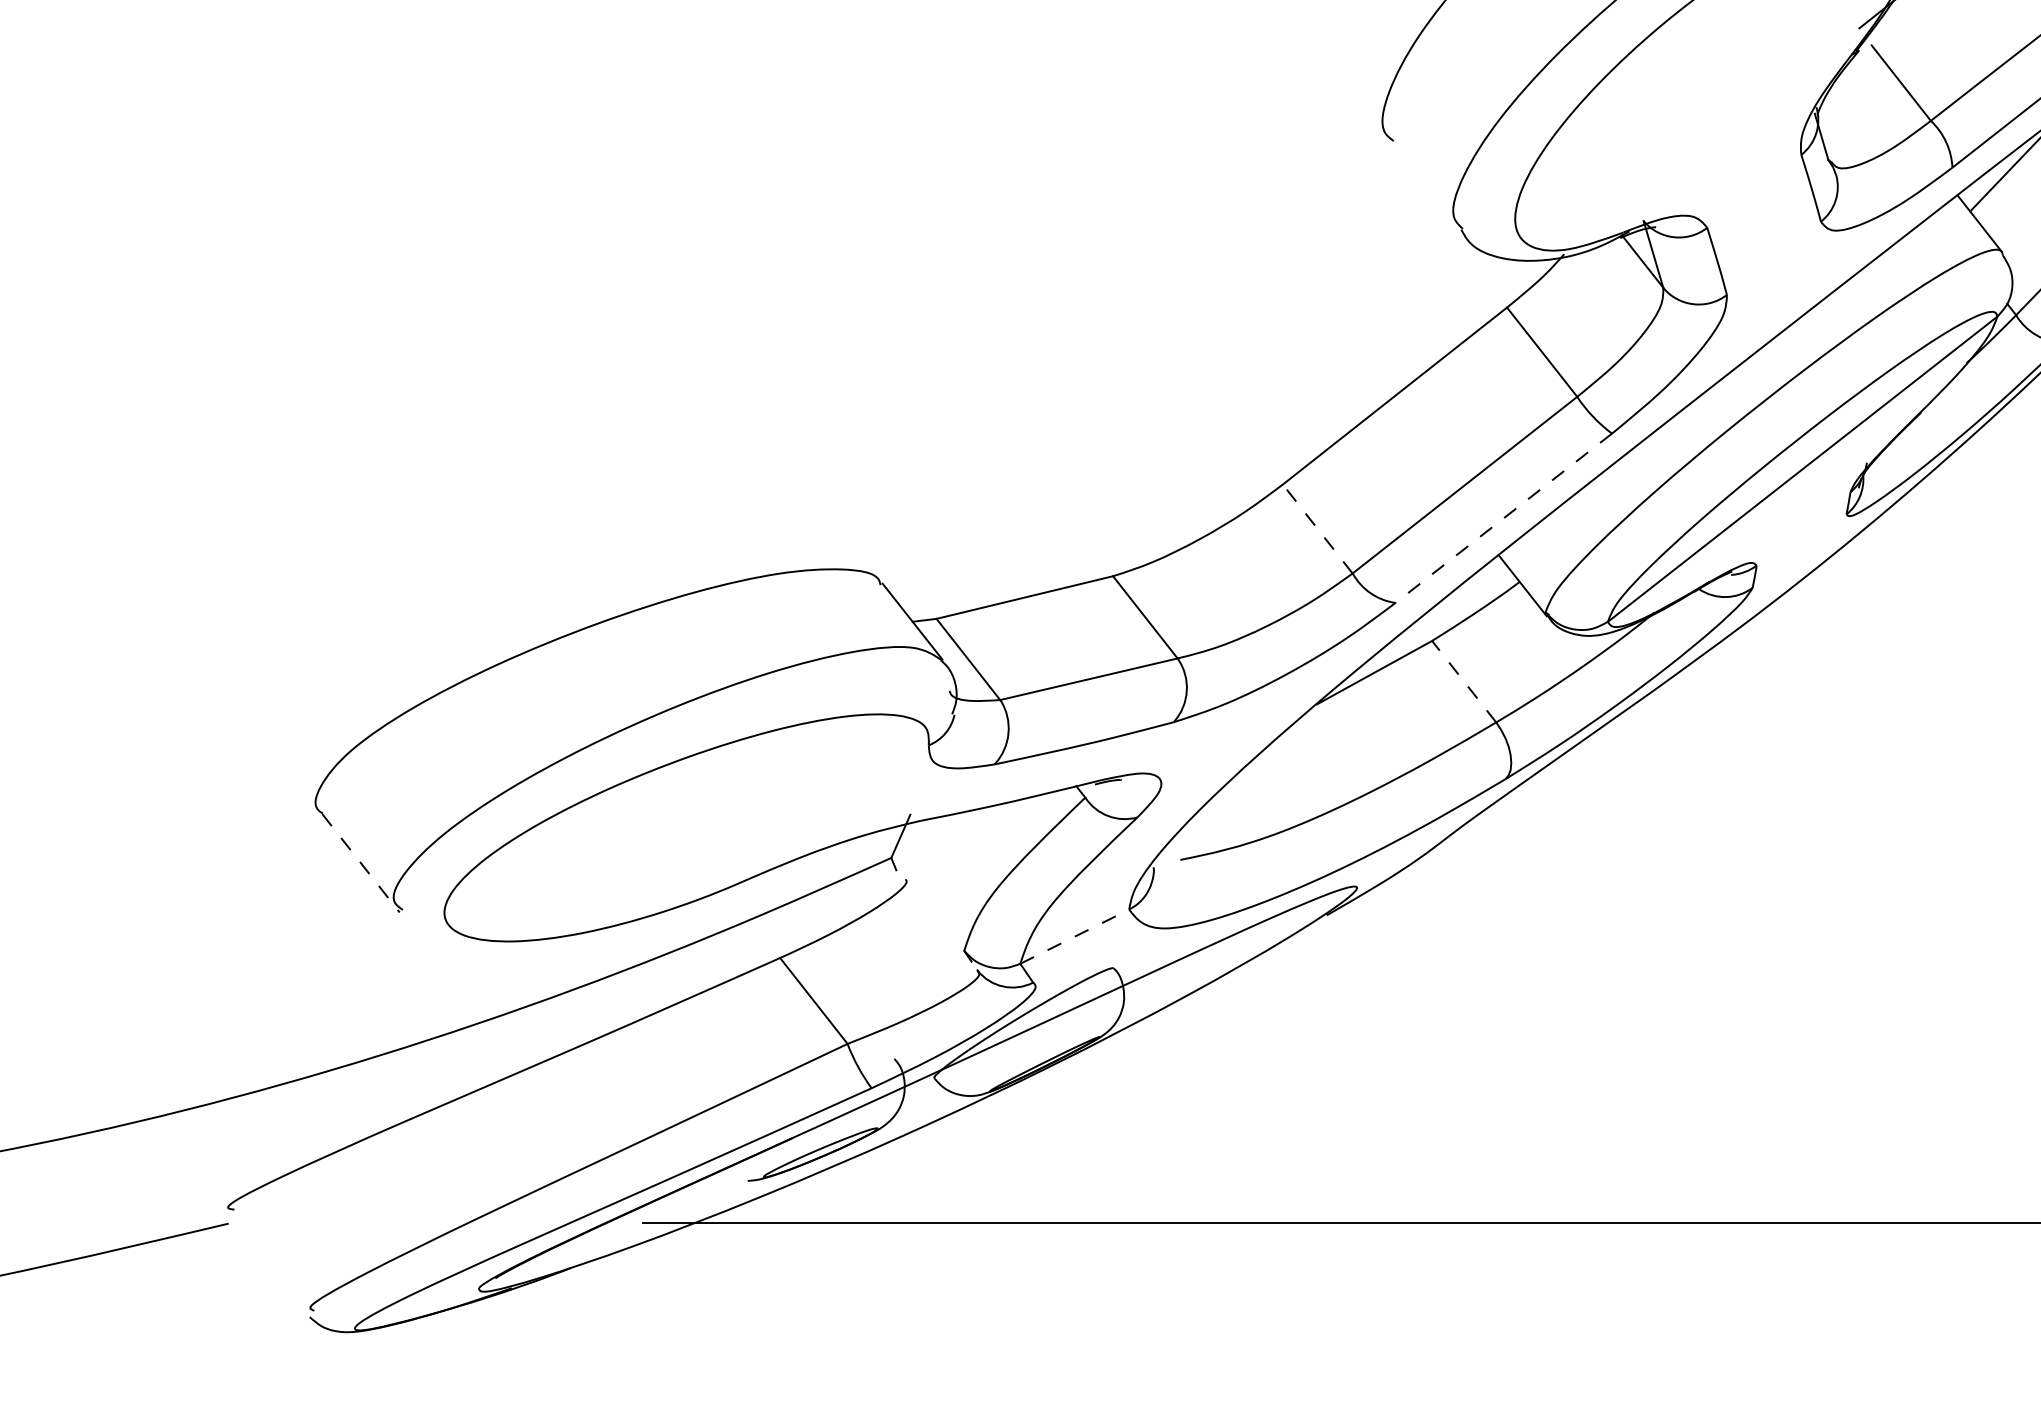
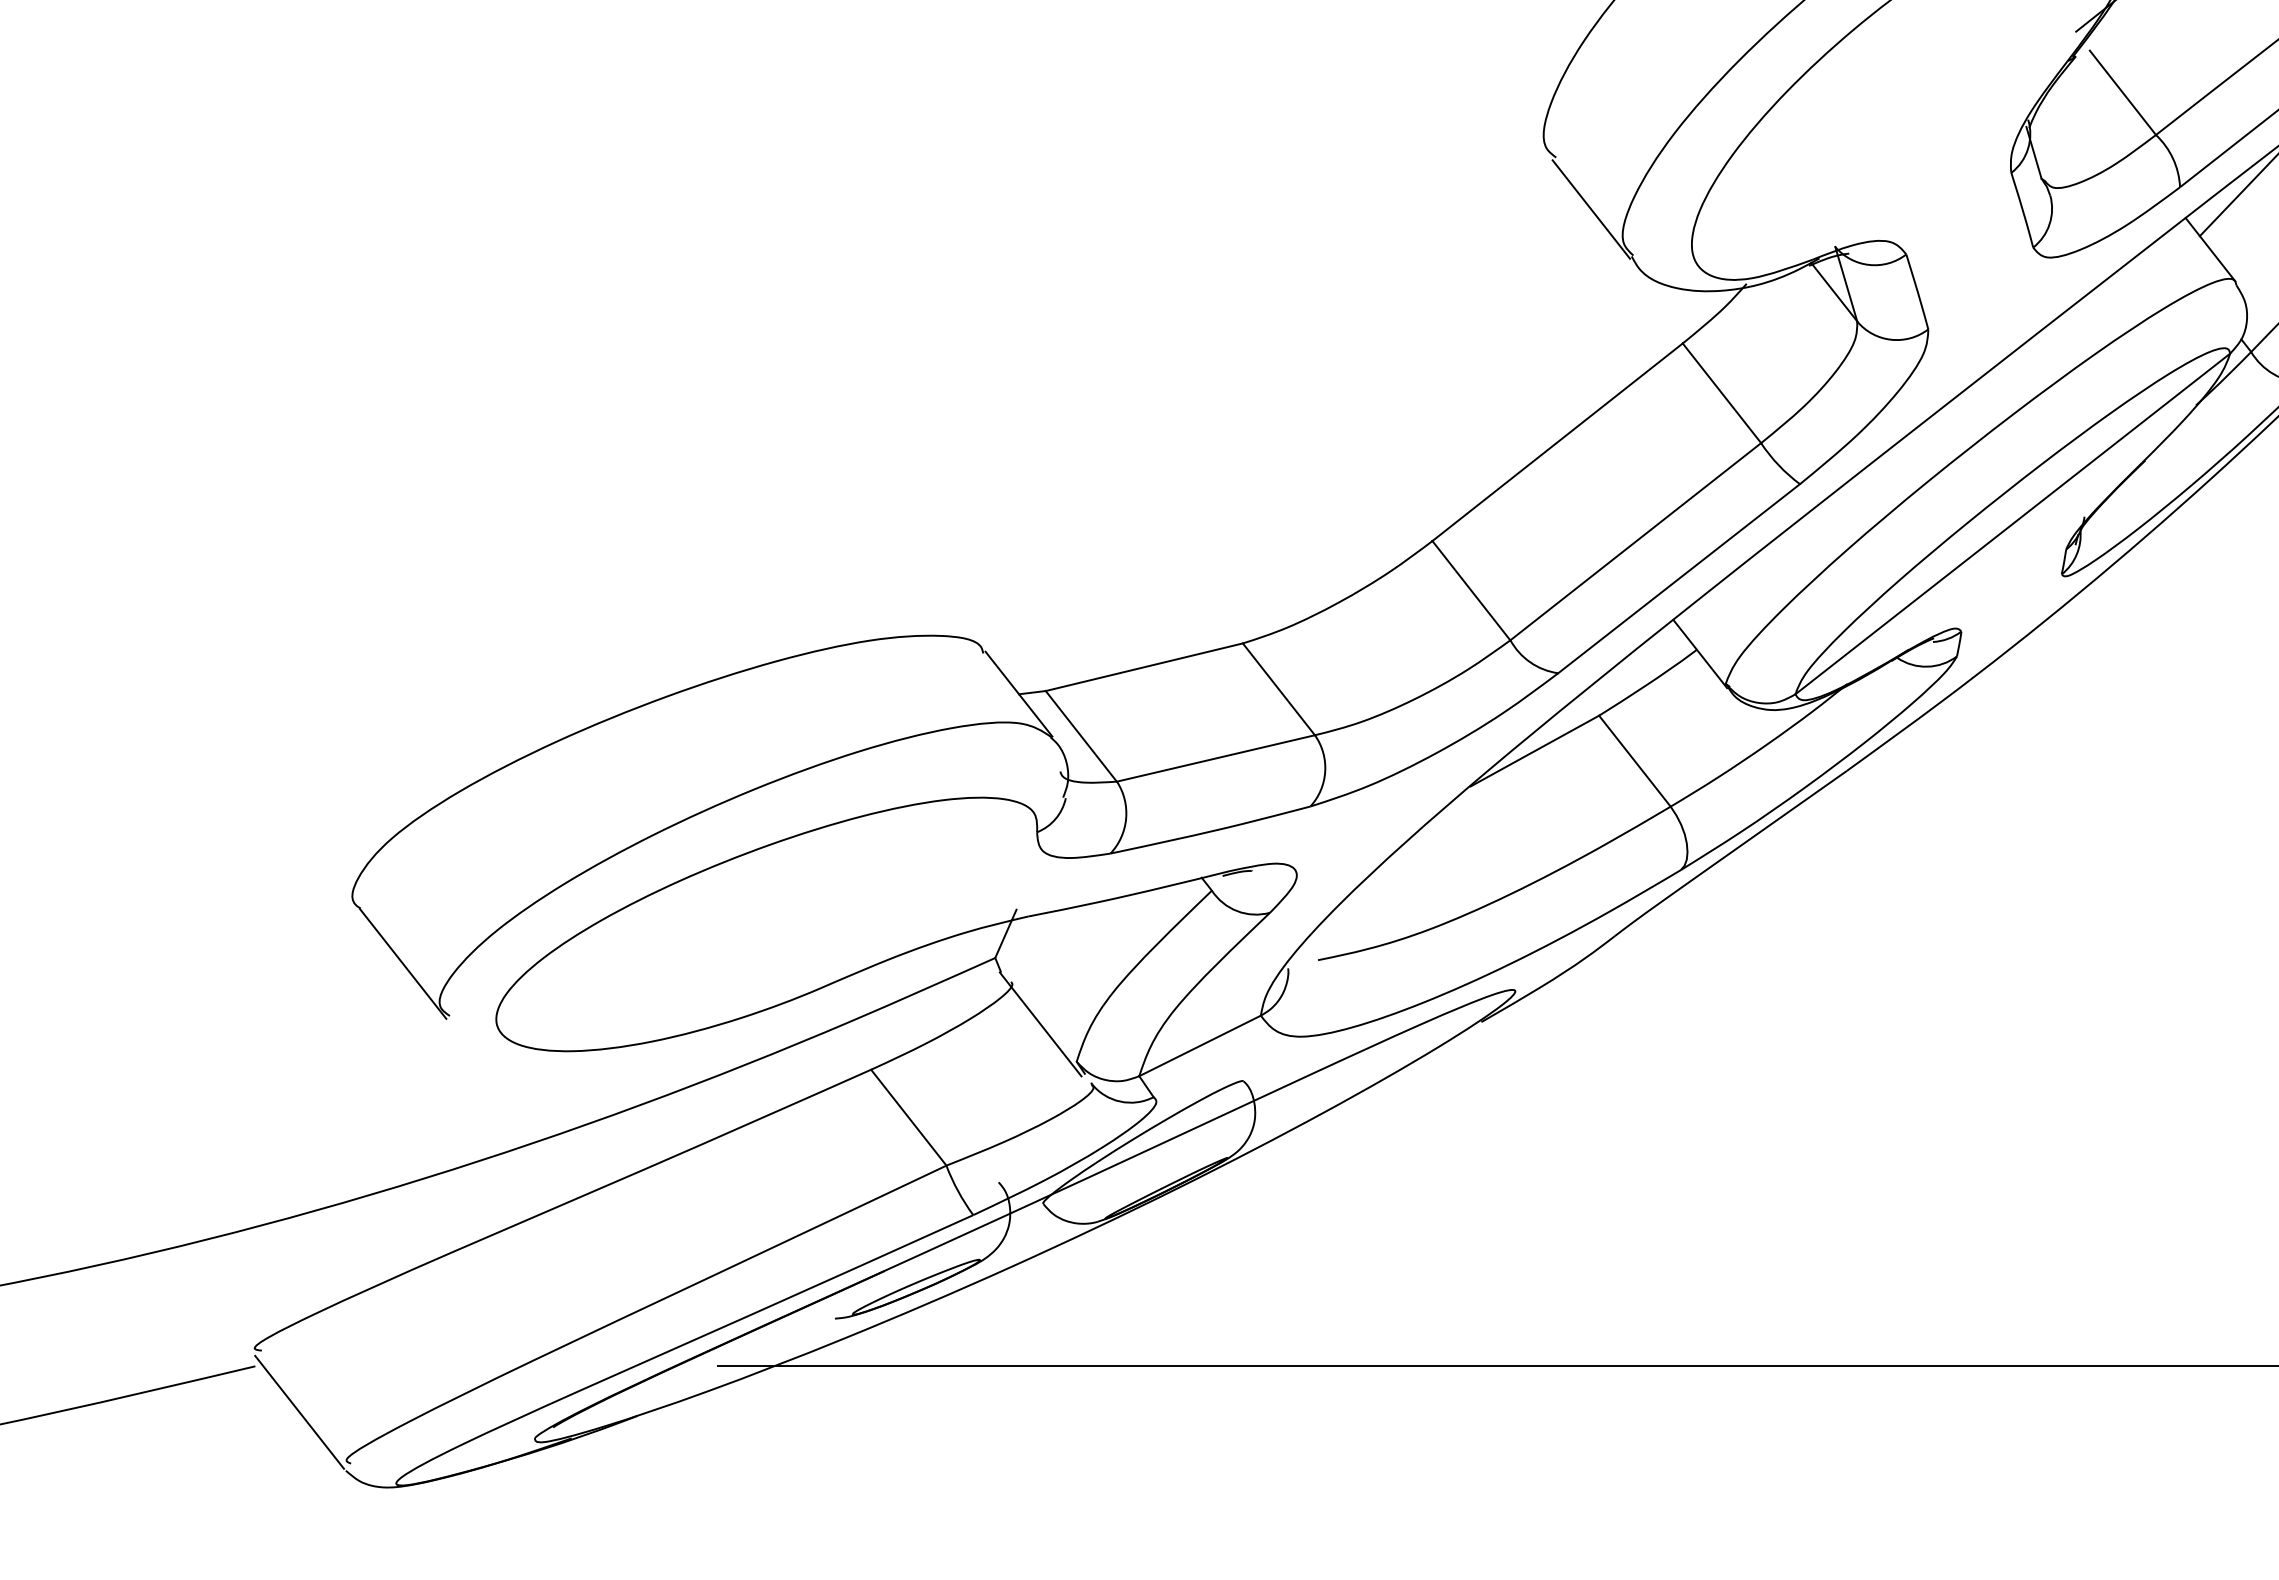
line: (1425, 187) -> (1591, 209), added
line: (1504, 518) -> (1679, 578), dashed -> solid
line: (1317, 528) -> (1471, 590), dashed -> solid
line: (1463, 681) -> (1634, 761), dashed -> solid
line: (361, 862) -> (403, 963), dashed -> solid
line: (931, 917) -> (1040, 1024), added
line: (1075, 936) -> (1200, 1045), dashed -> solid
line: (268, 1264) -> (299, 1411), added

